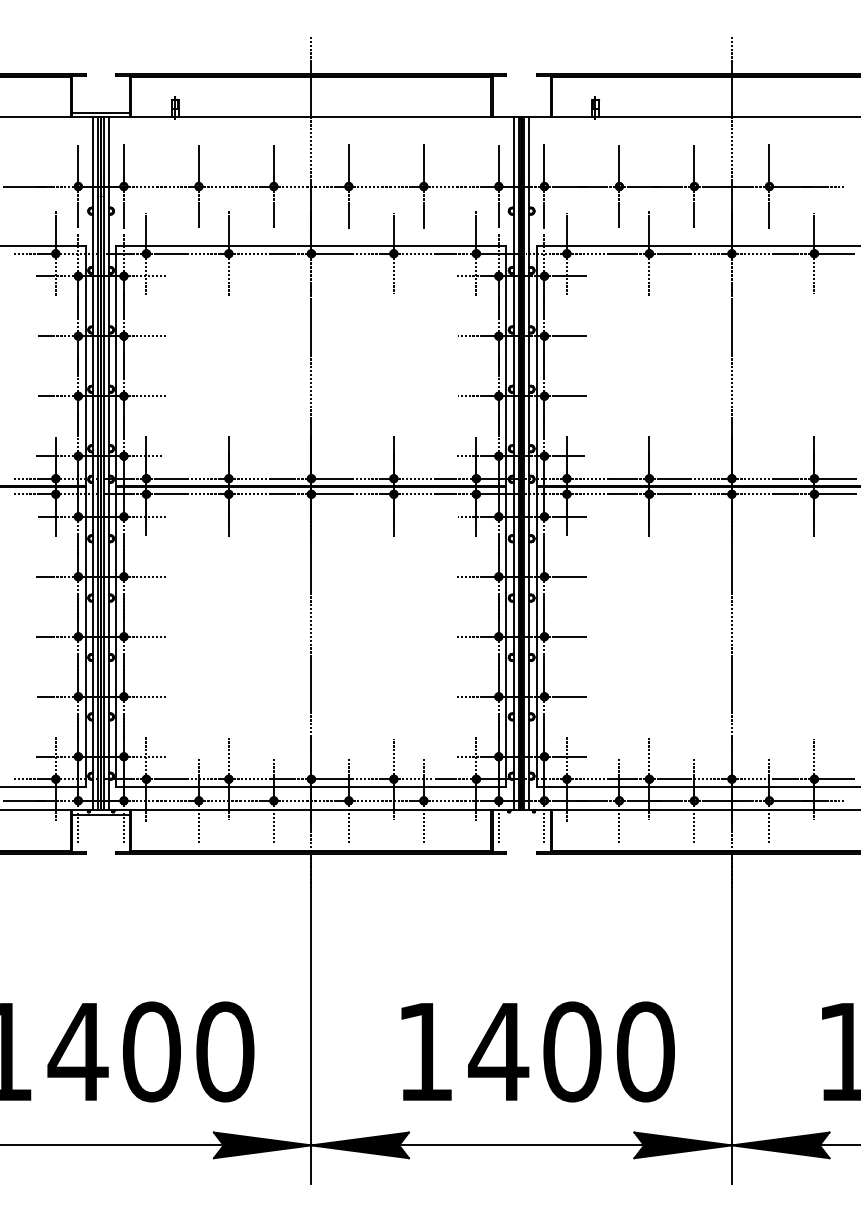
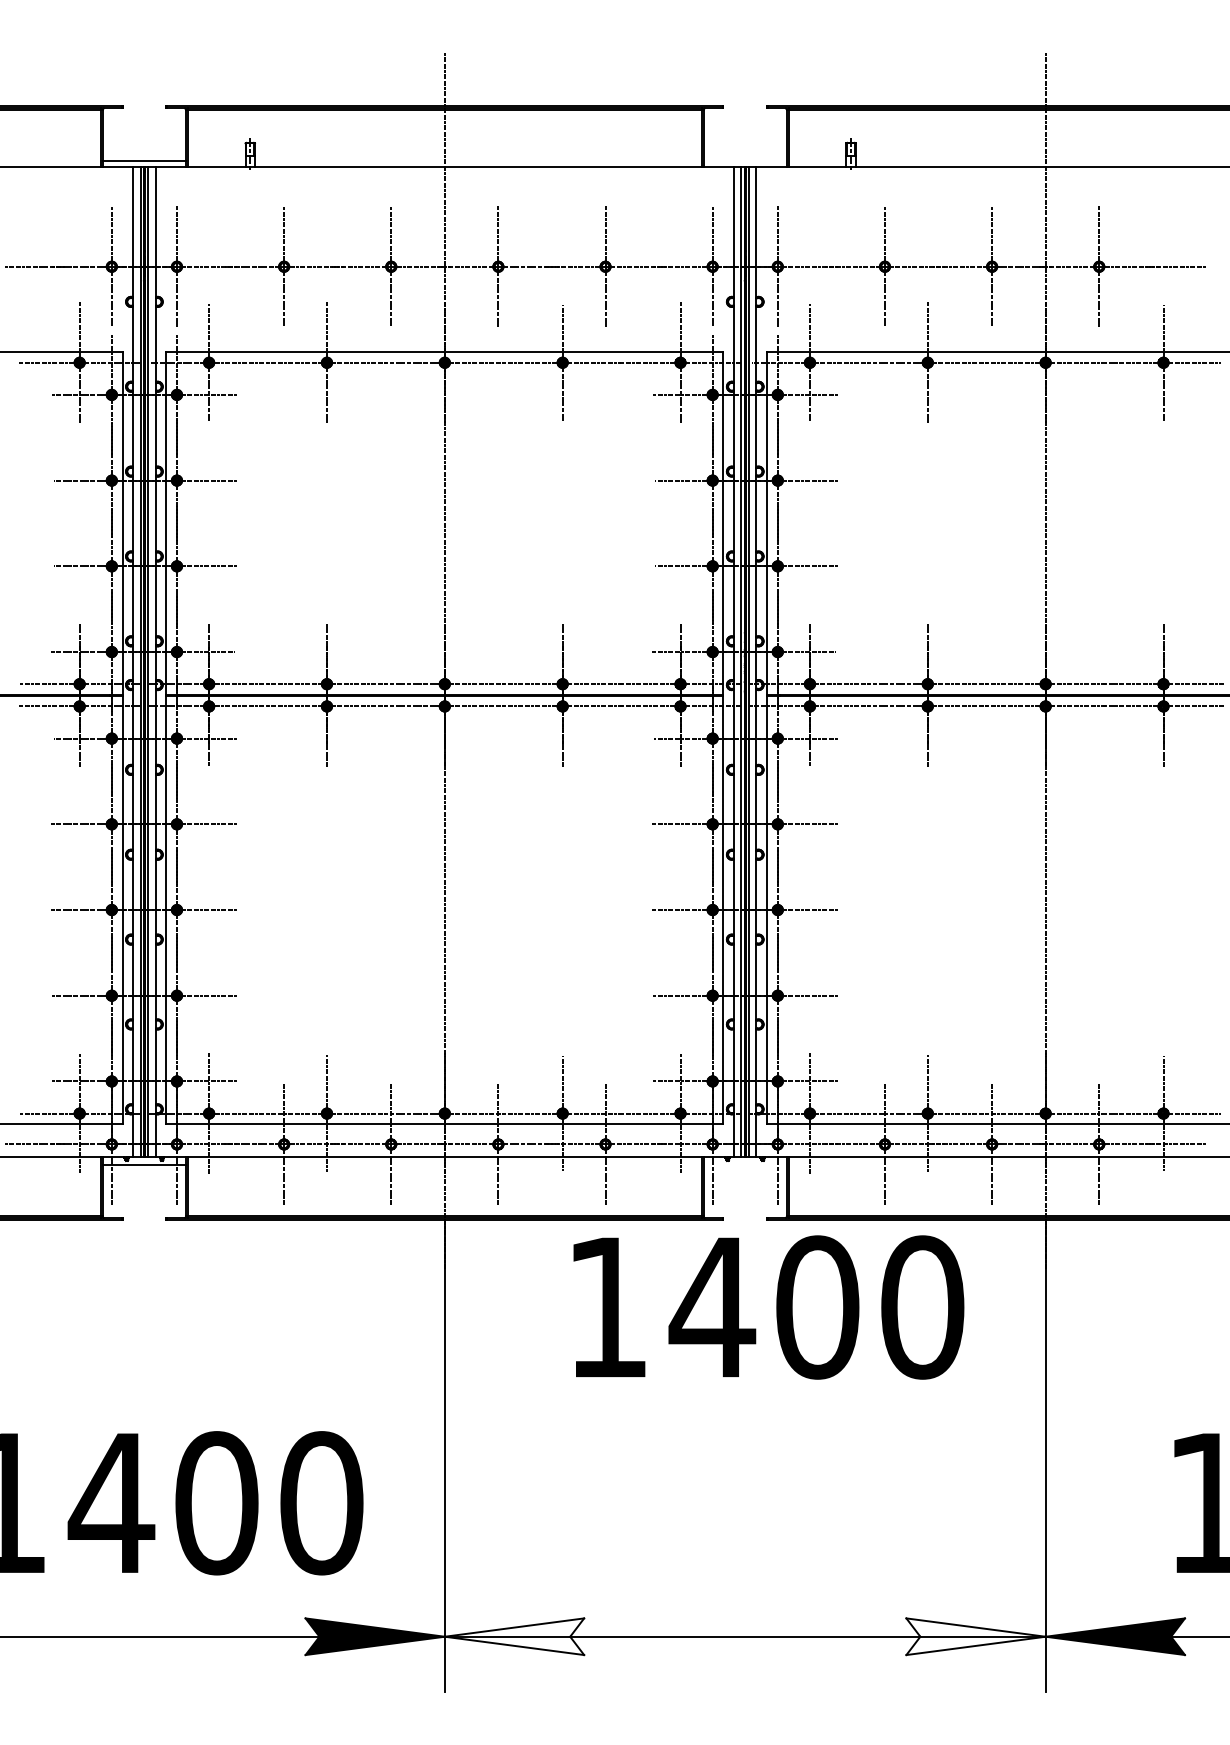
text: (537, 1051) -> (767, 1306), moved
fill: (359, 1145) -> (513, 1636), removed
fill: (682, 1145) -> (975, 1636), removed

